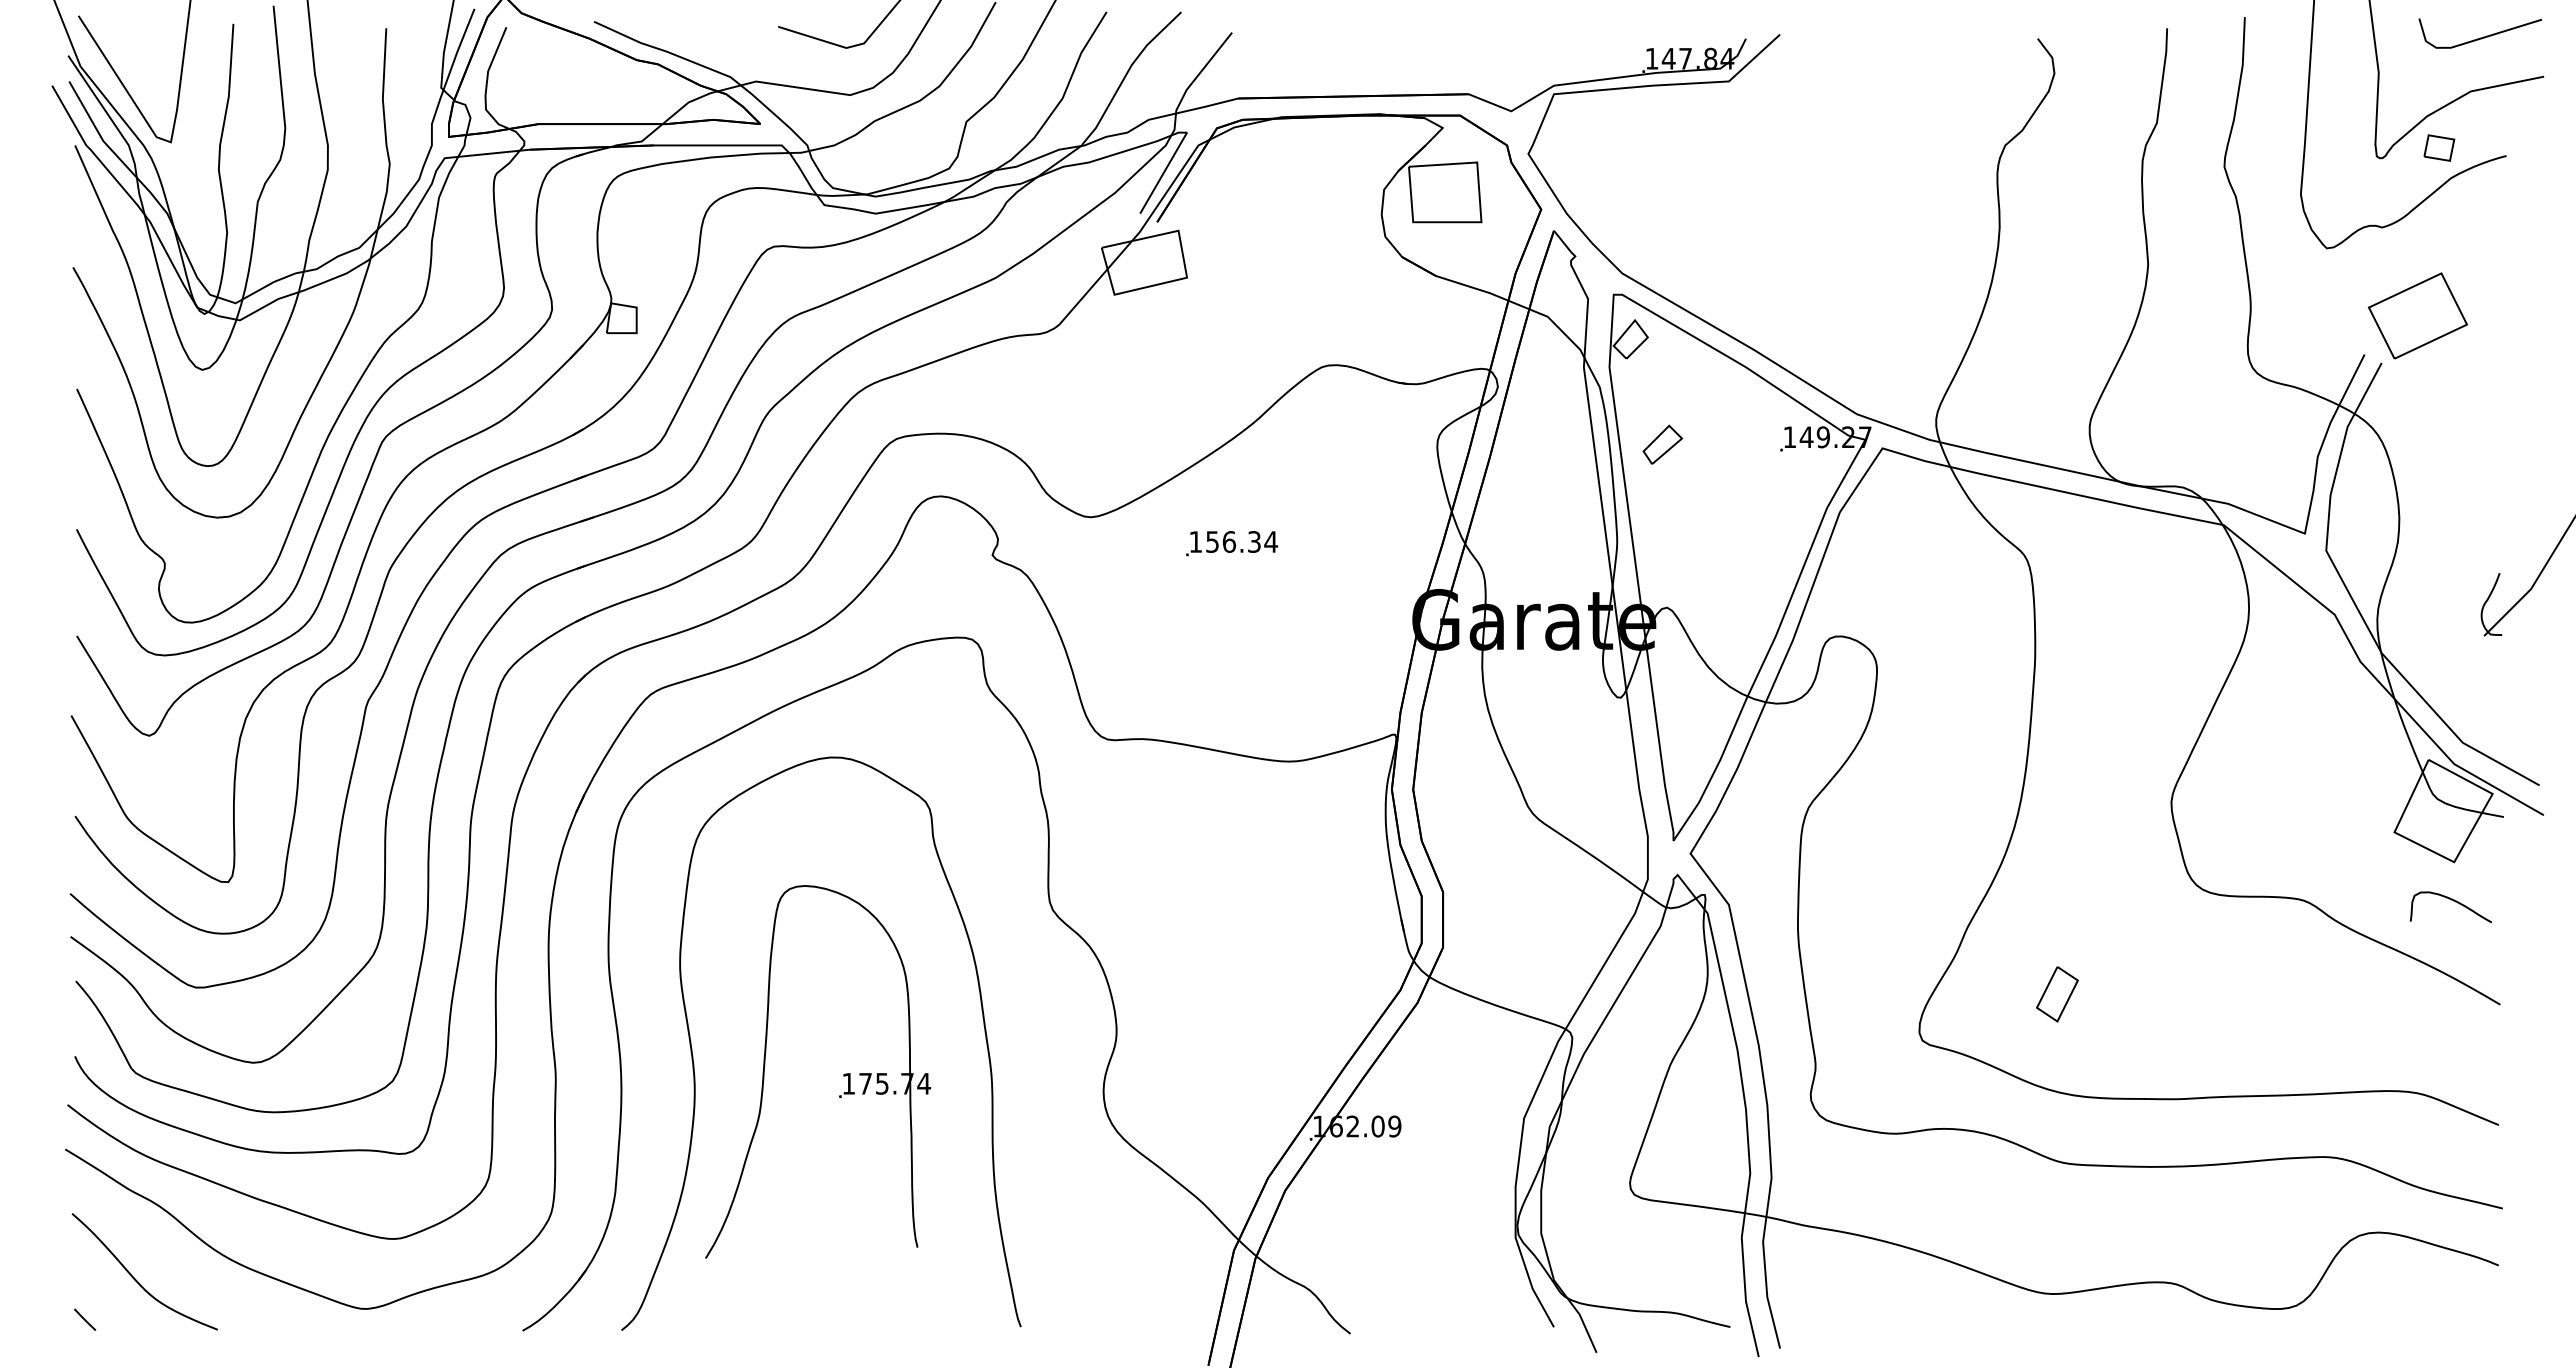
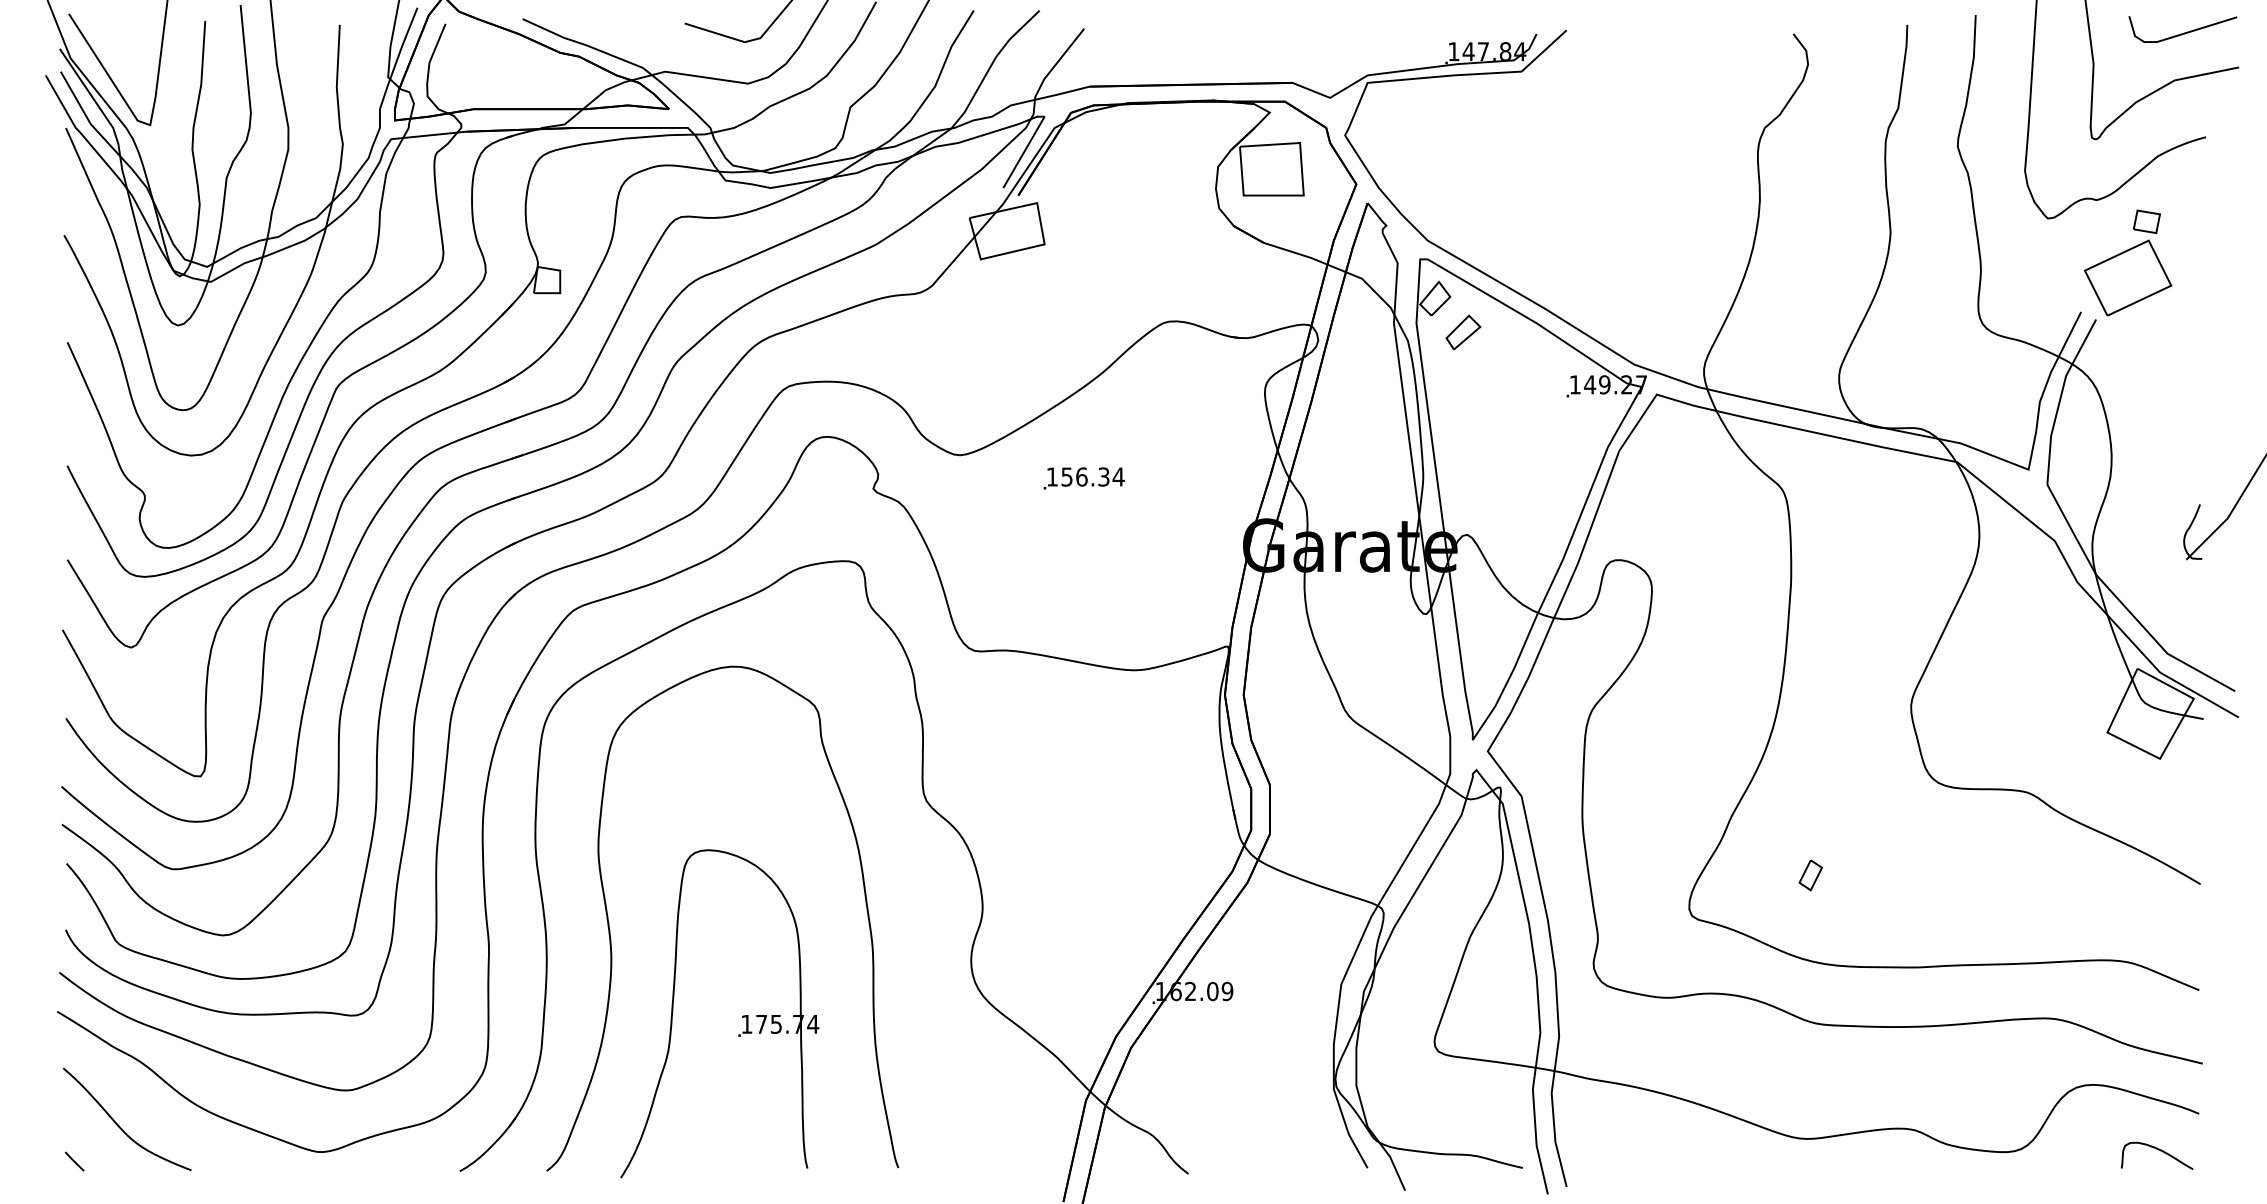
part: (2439, 147) -> (2147, 221), moved
part: (1662, 444) -> (1463, 332), moved
curve: (2453, 901) -> (2159, 1150), moved
part: (2057, 994) -> (1810, 875), size x0.62
part: (843, 1074) -> (742, 1016), moved

